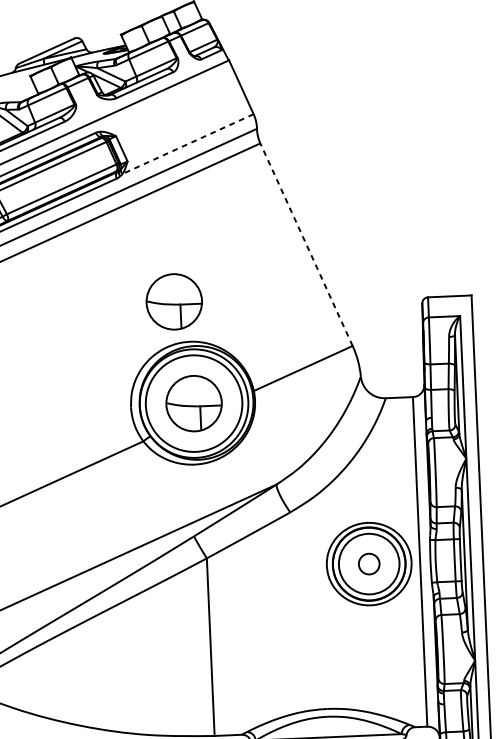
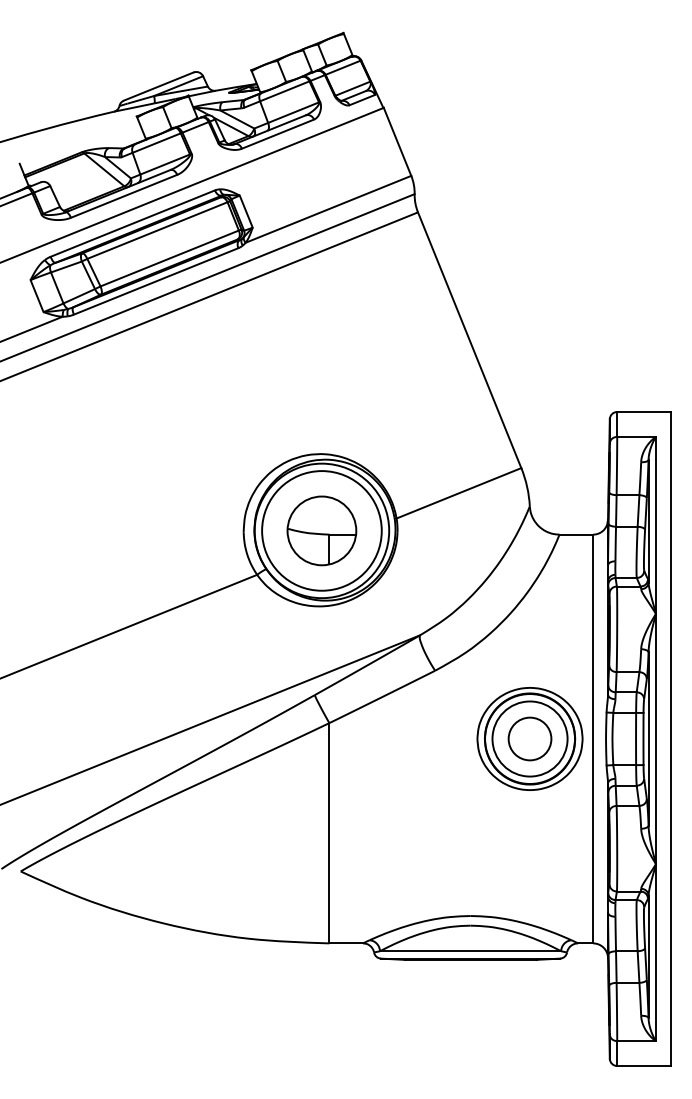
line: (188, 144) -> (328, 209), dashed -> solid
line: (306, 244) -> (469, 340), dashed -> solid
part: (173, 301) -> (302, 403), removed
circle: (368, 563) -> (529, 738), size x1.67

